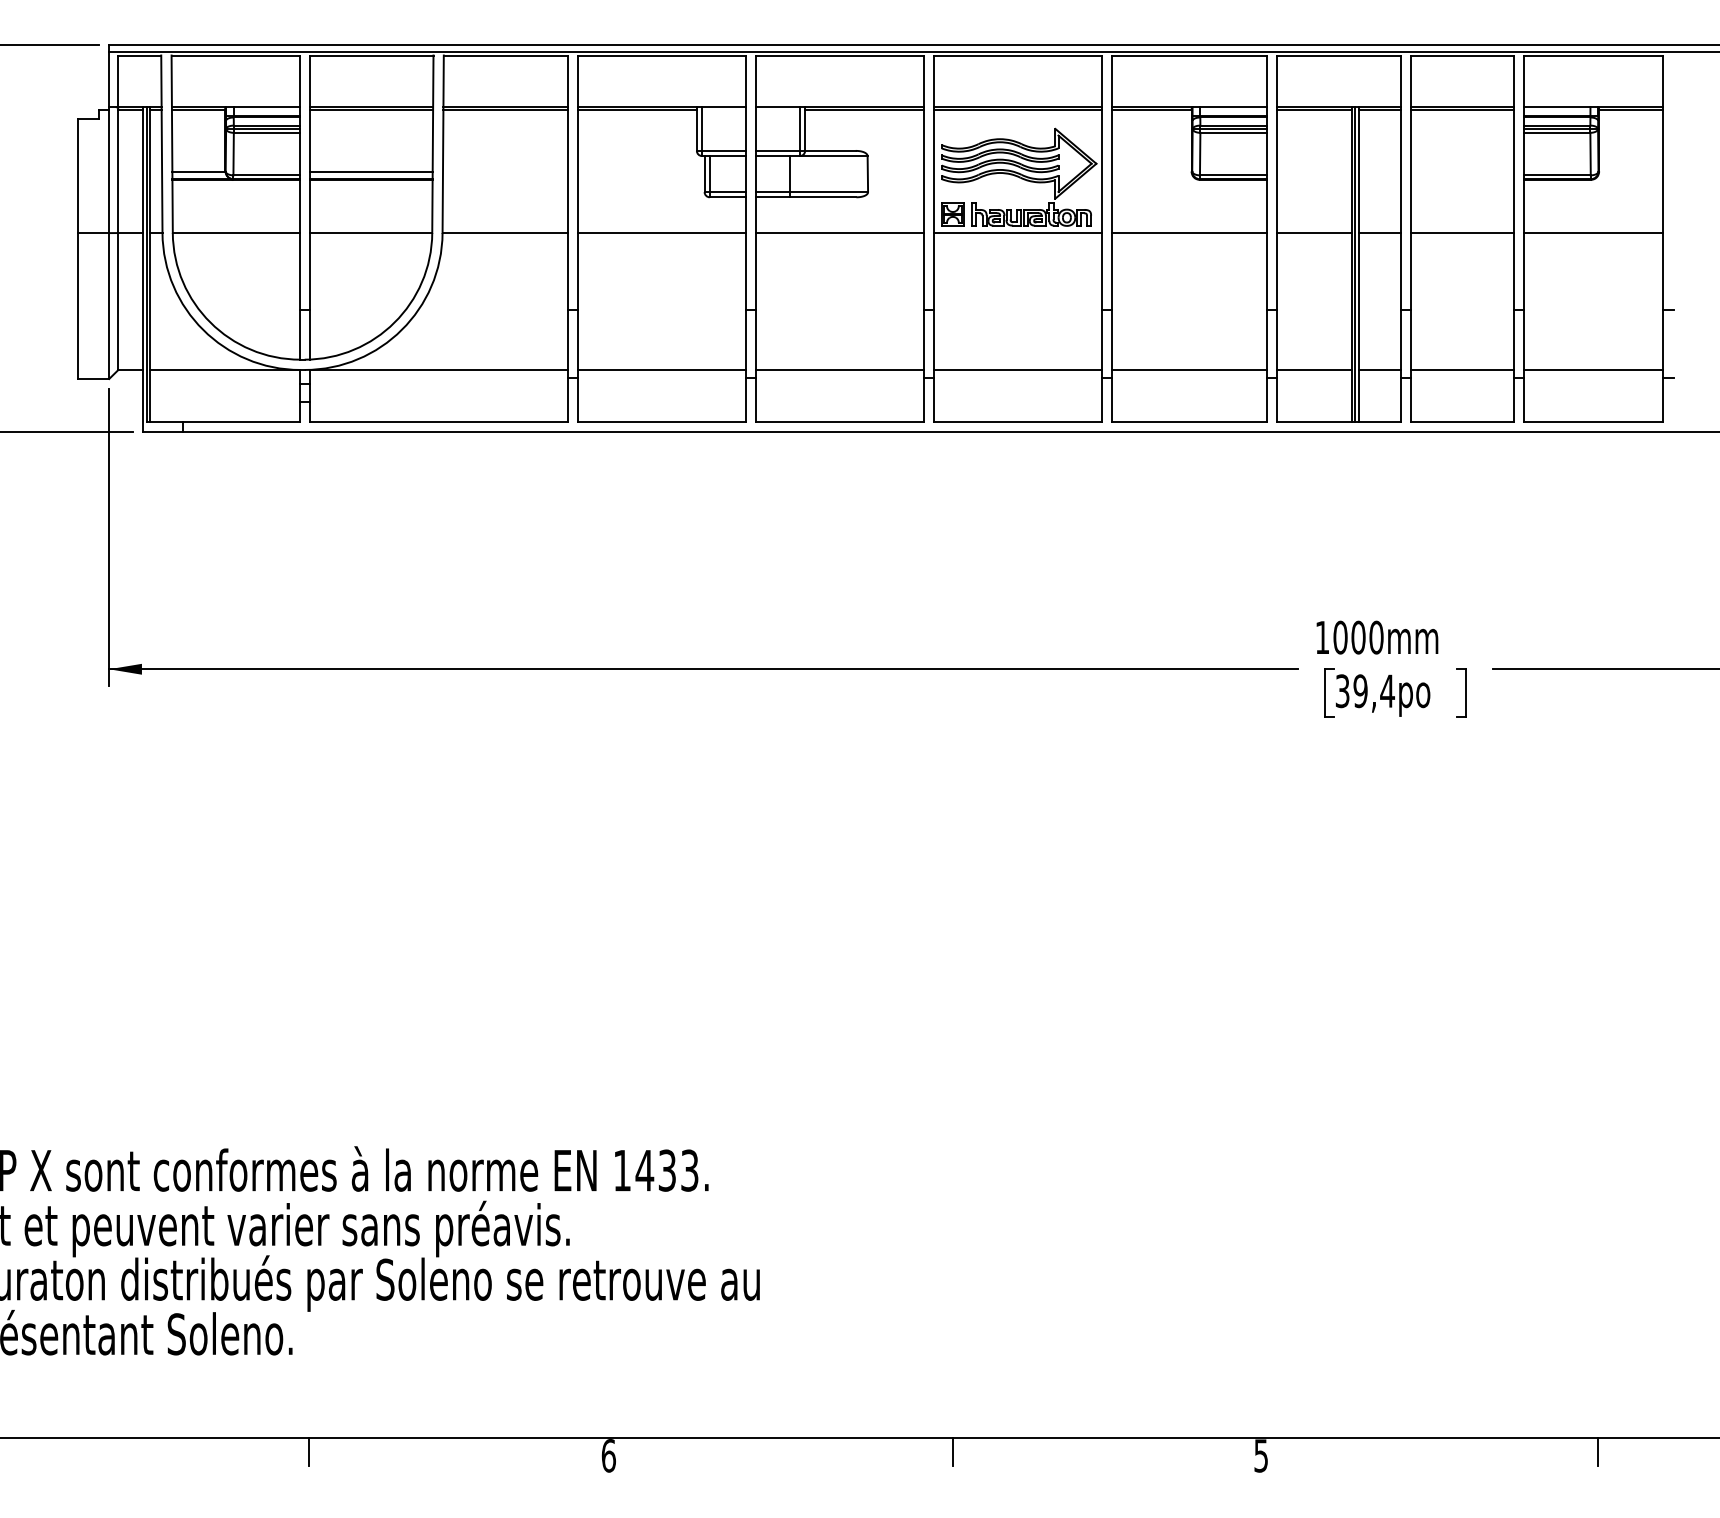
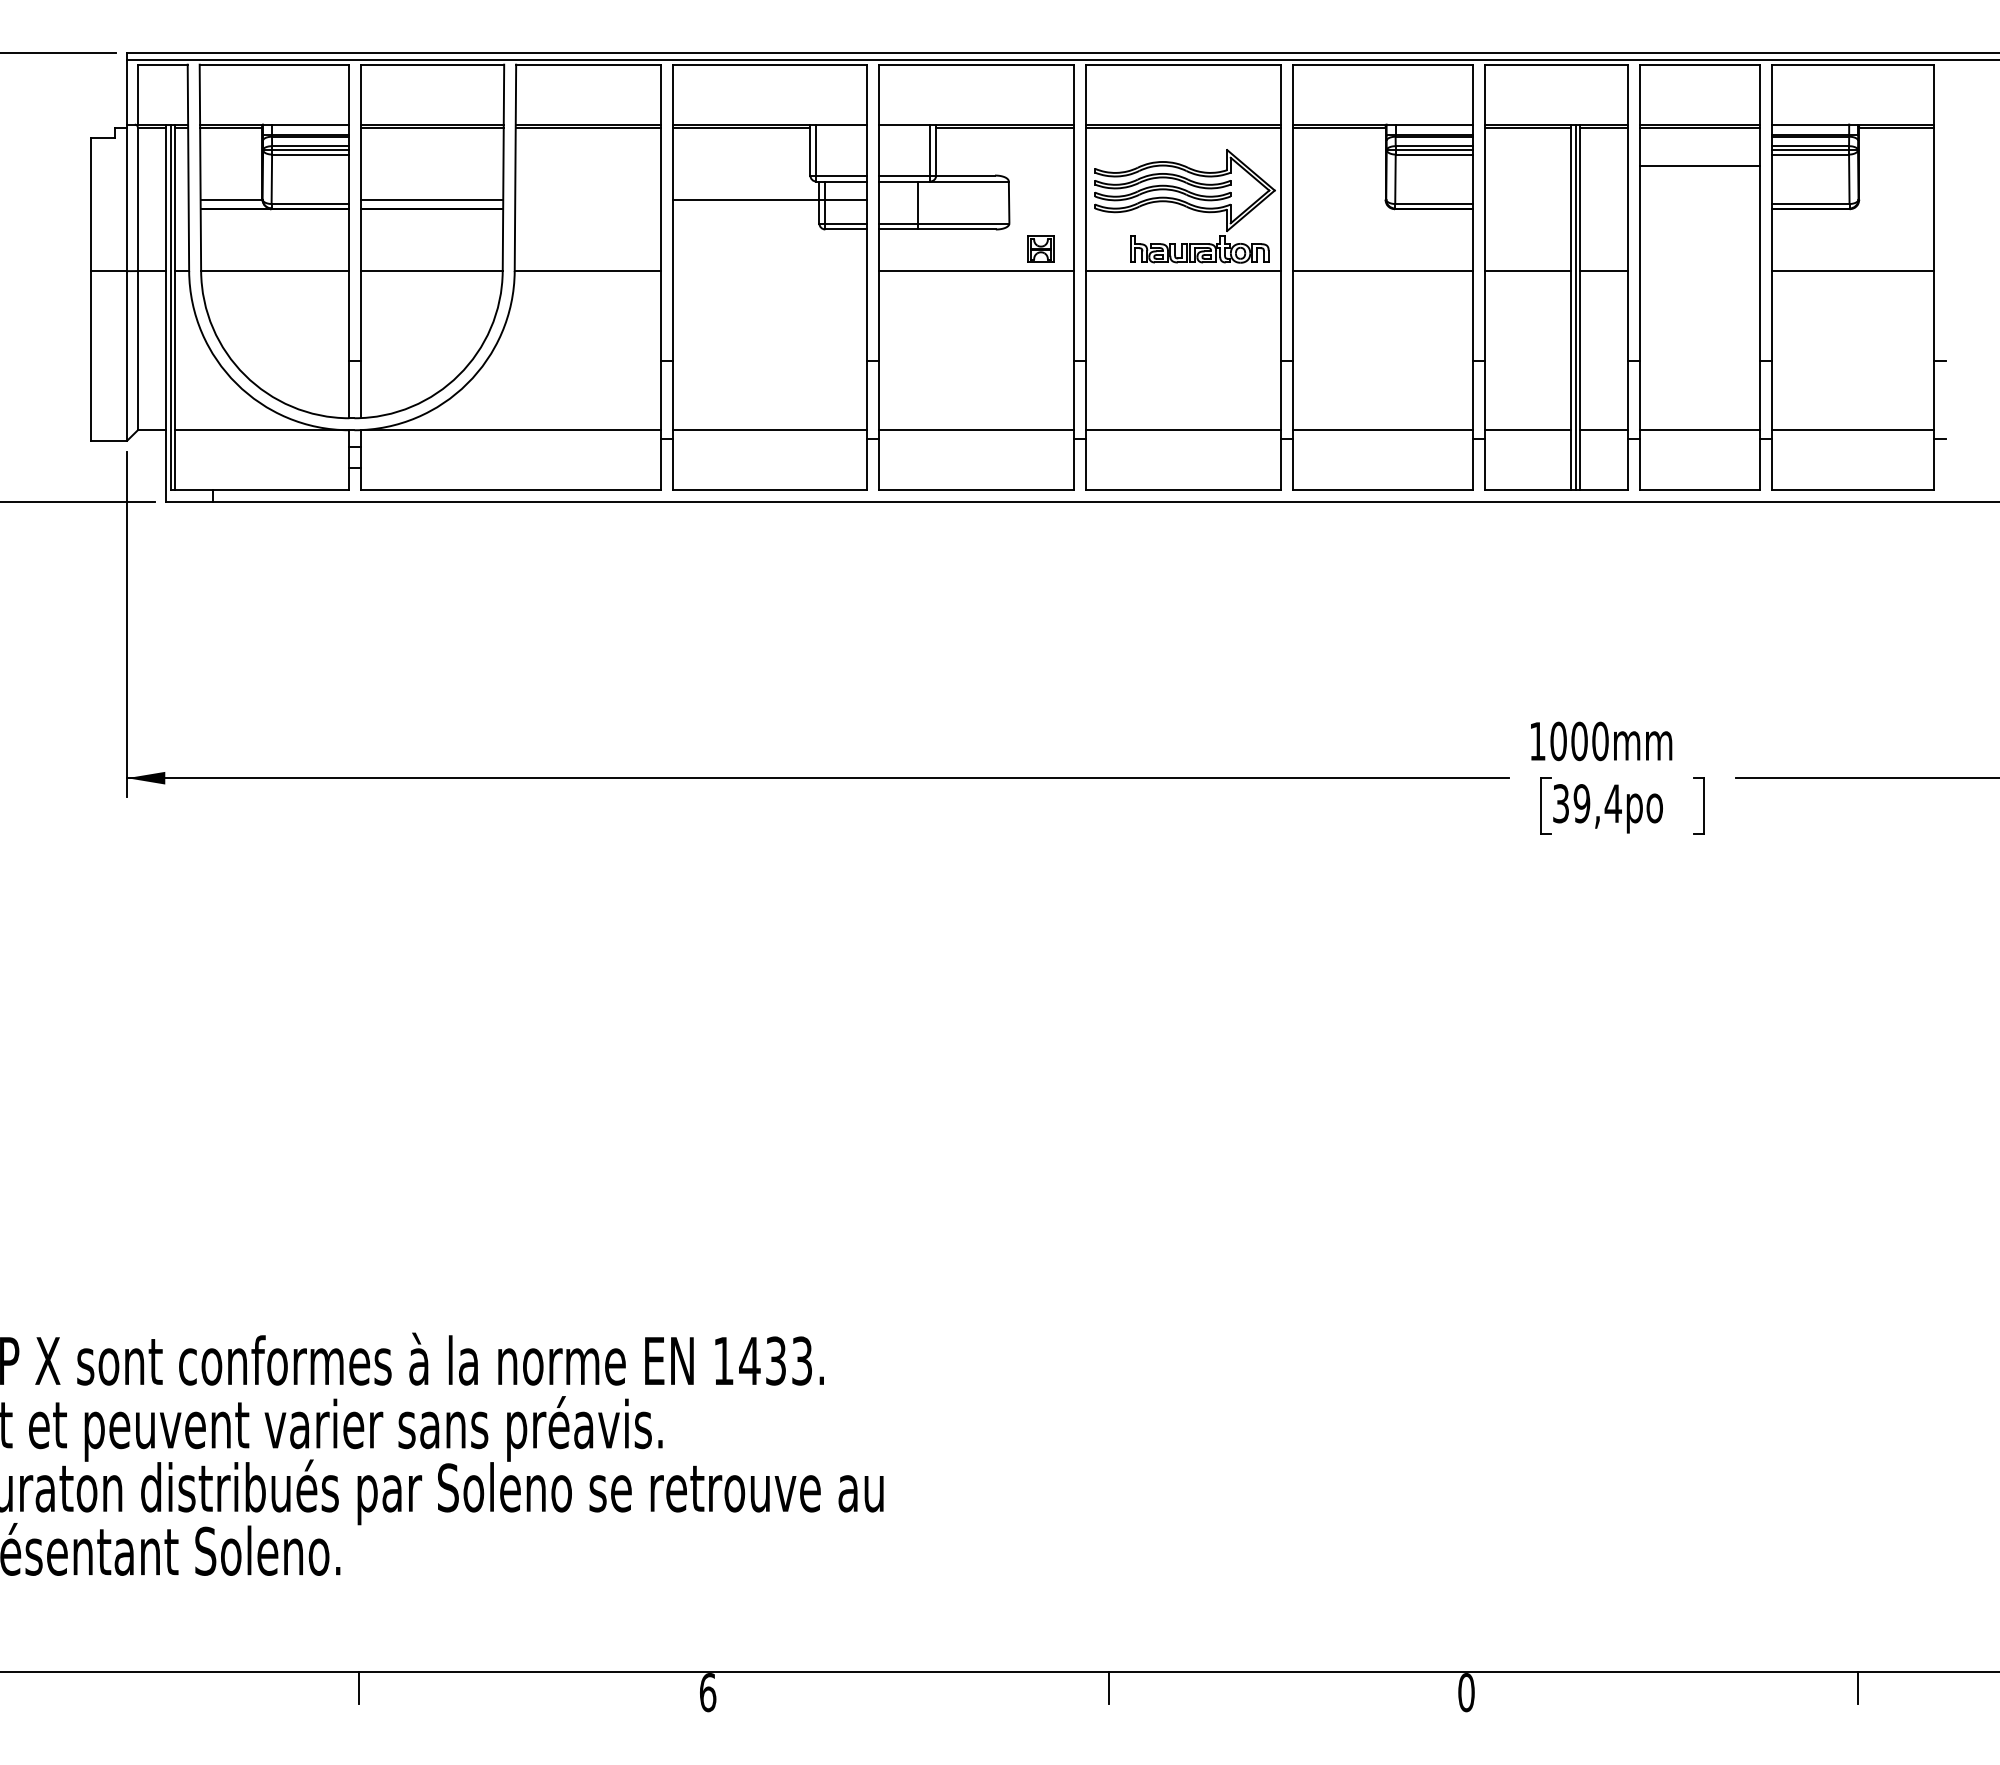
part: (952, 213) -> (1040, 248), moved
line: (661, 233) -> (769, 200), moved
line: (1462, 233) -> (1700, 166), moved
text: (1261, 1455) -> (1466, 1692), 5 -> 0

